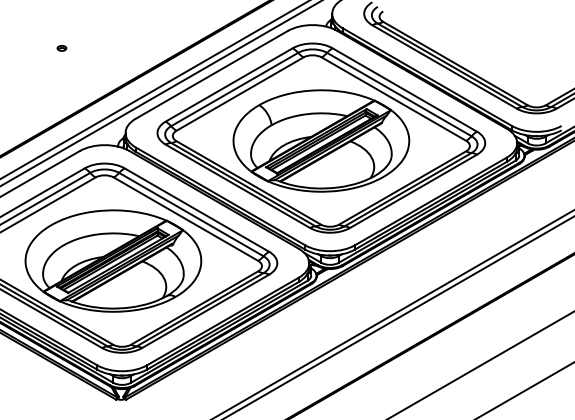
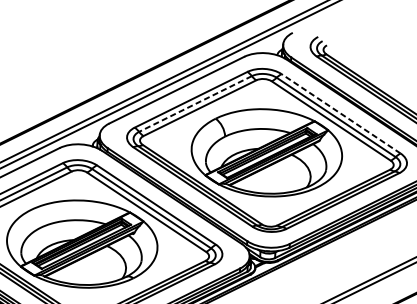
part: (61, 48) -> (49, 59), removed
line: (234, 89) -> (195, 103), solid -> dashed
line: (404, 89) -> (340, 113), solid -> dashed

